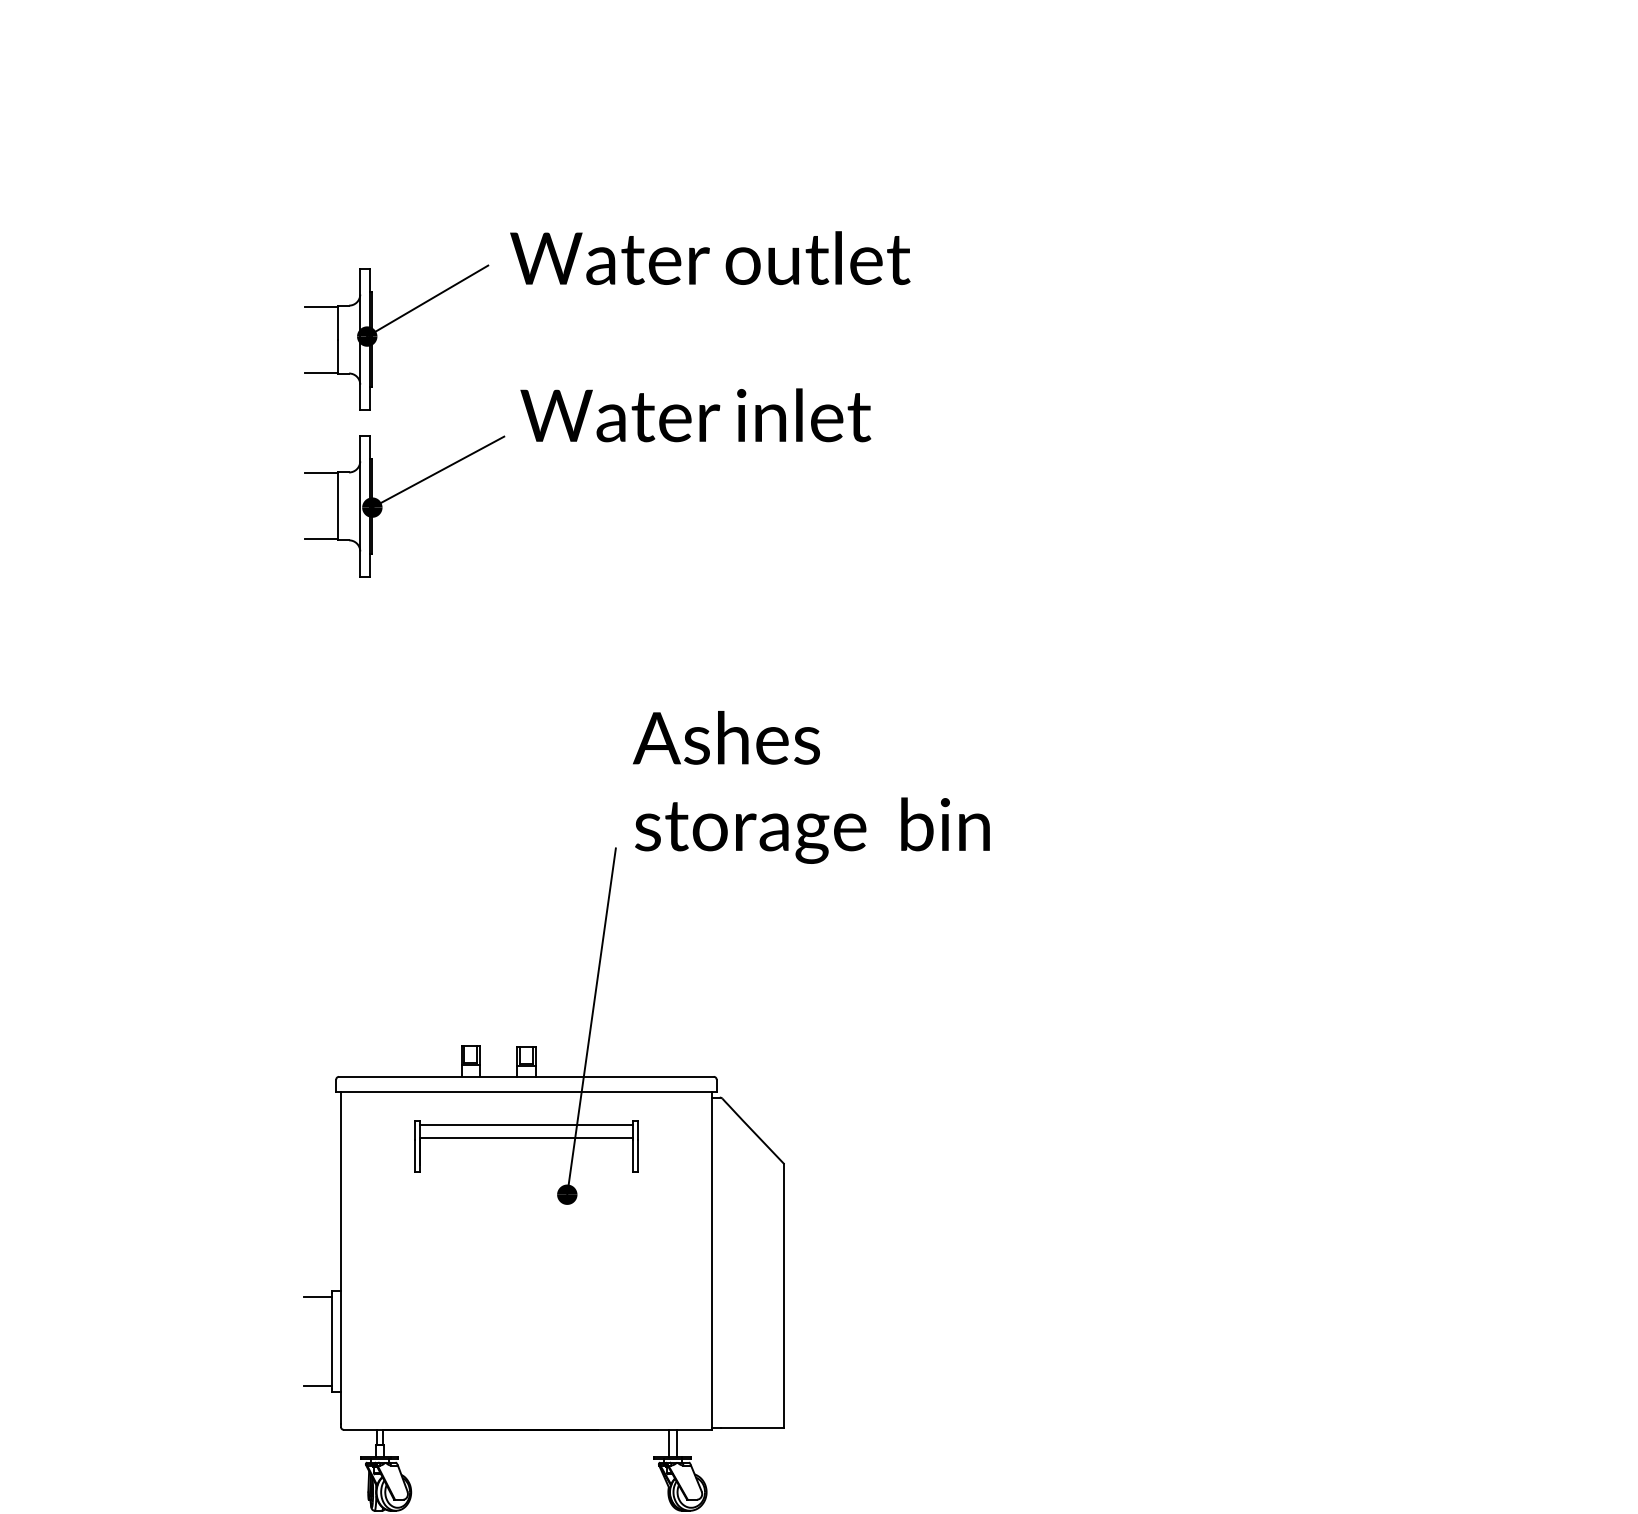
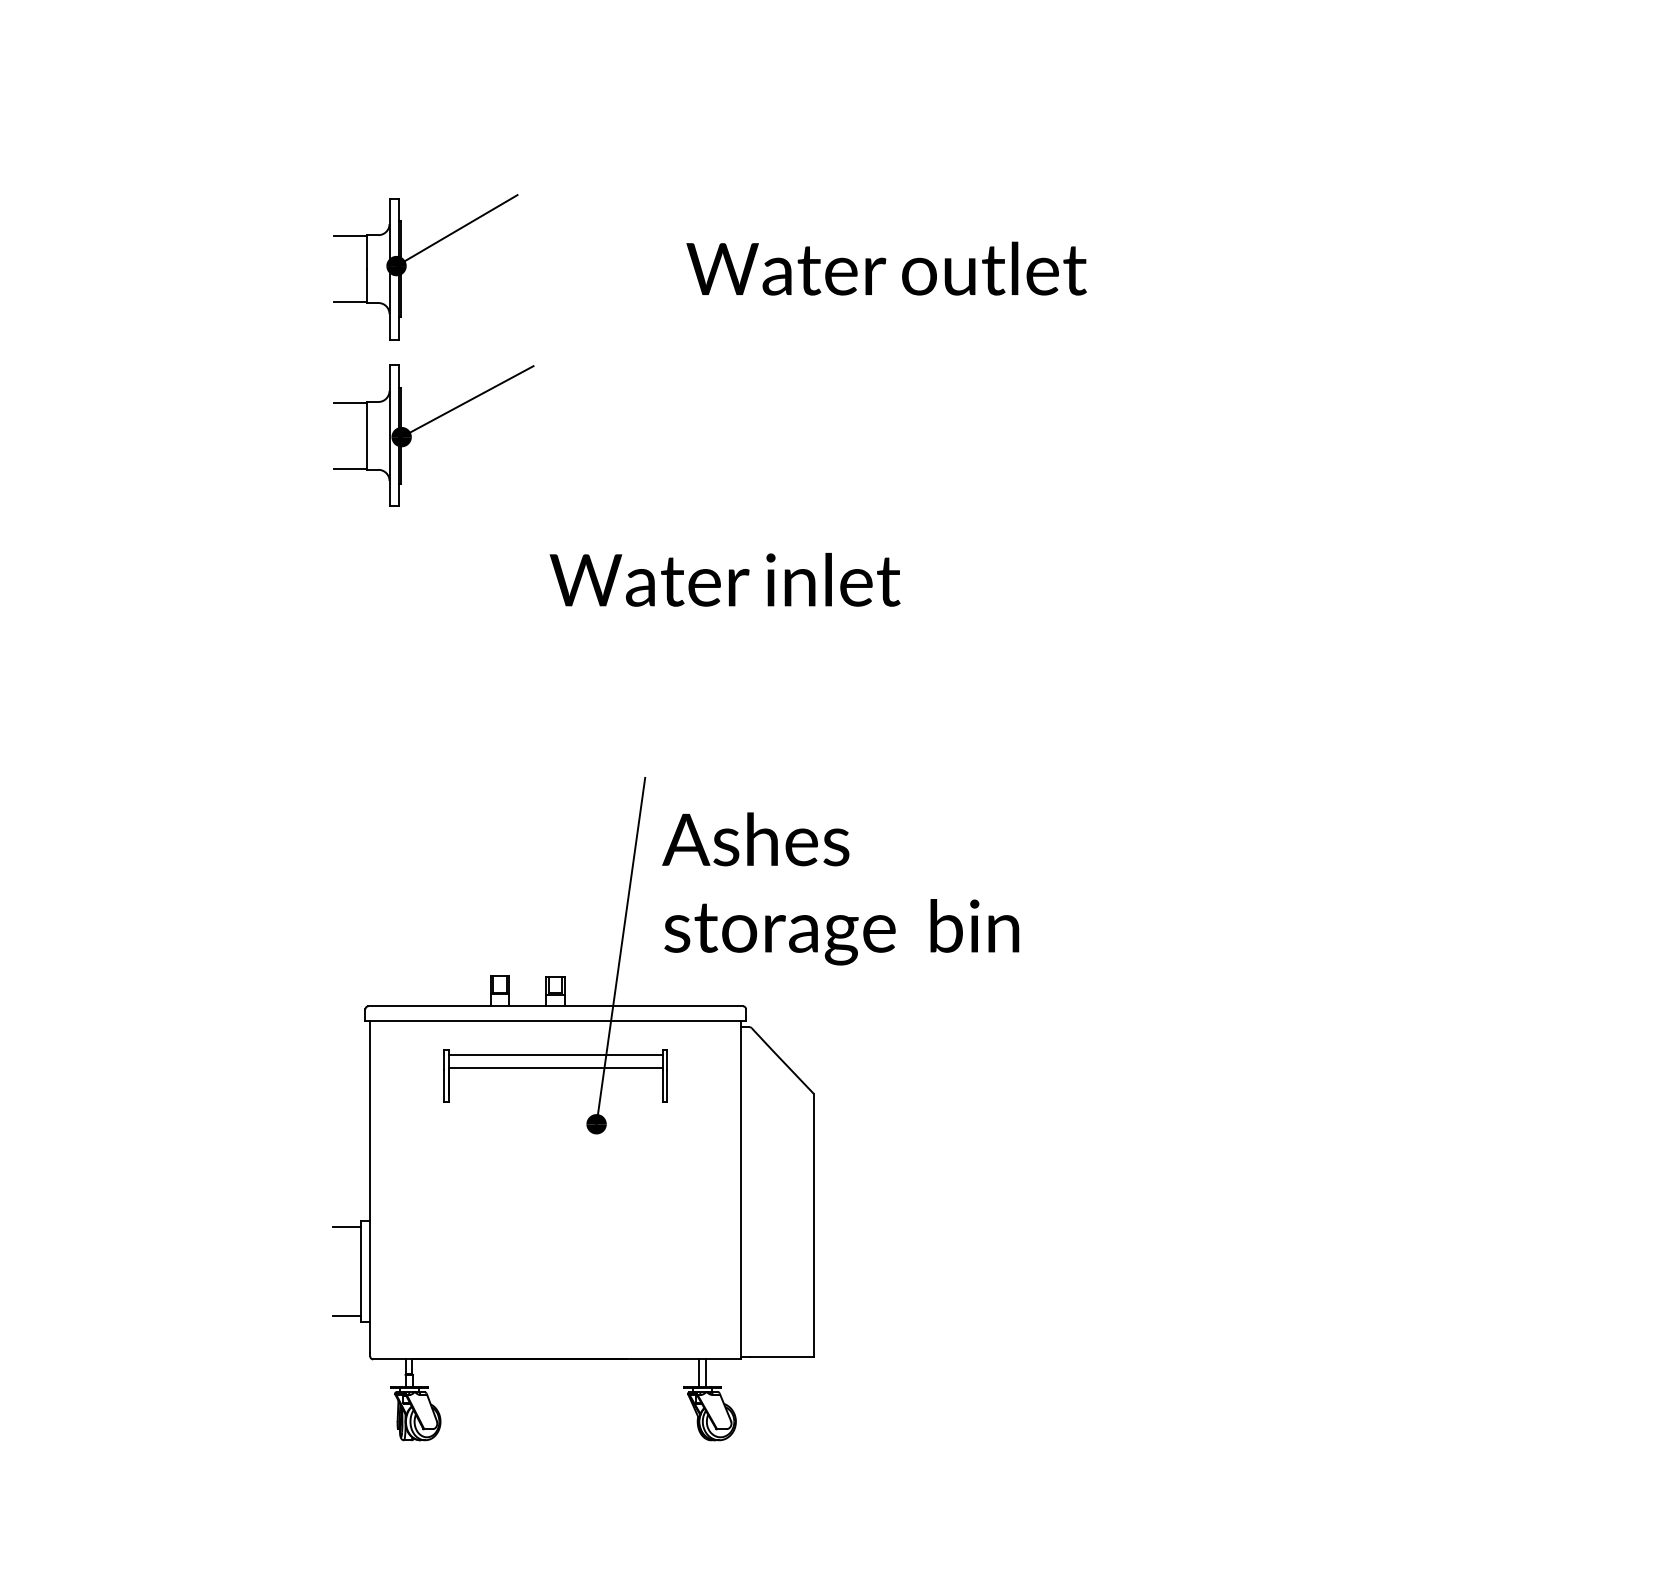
text: (710, 257) -> (886, 268), moved
text: (695, 414) -> (724, 579), moved
text: (811, 786) -> (840, 888), moved

